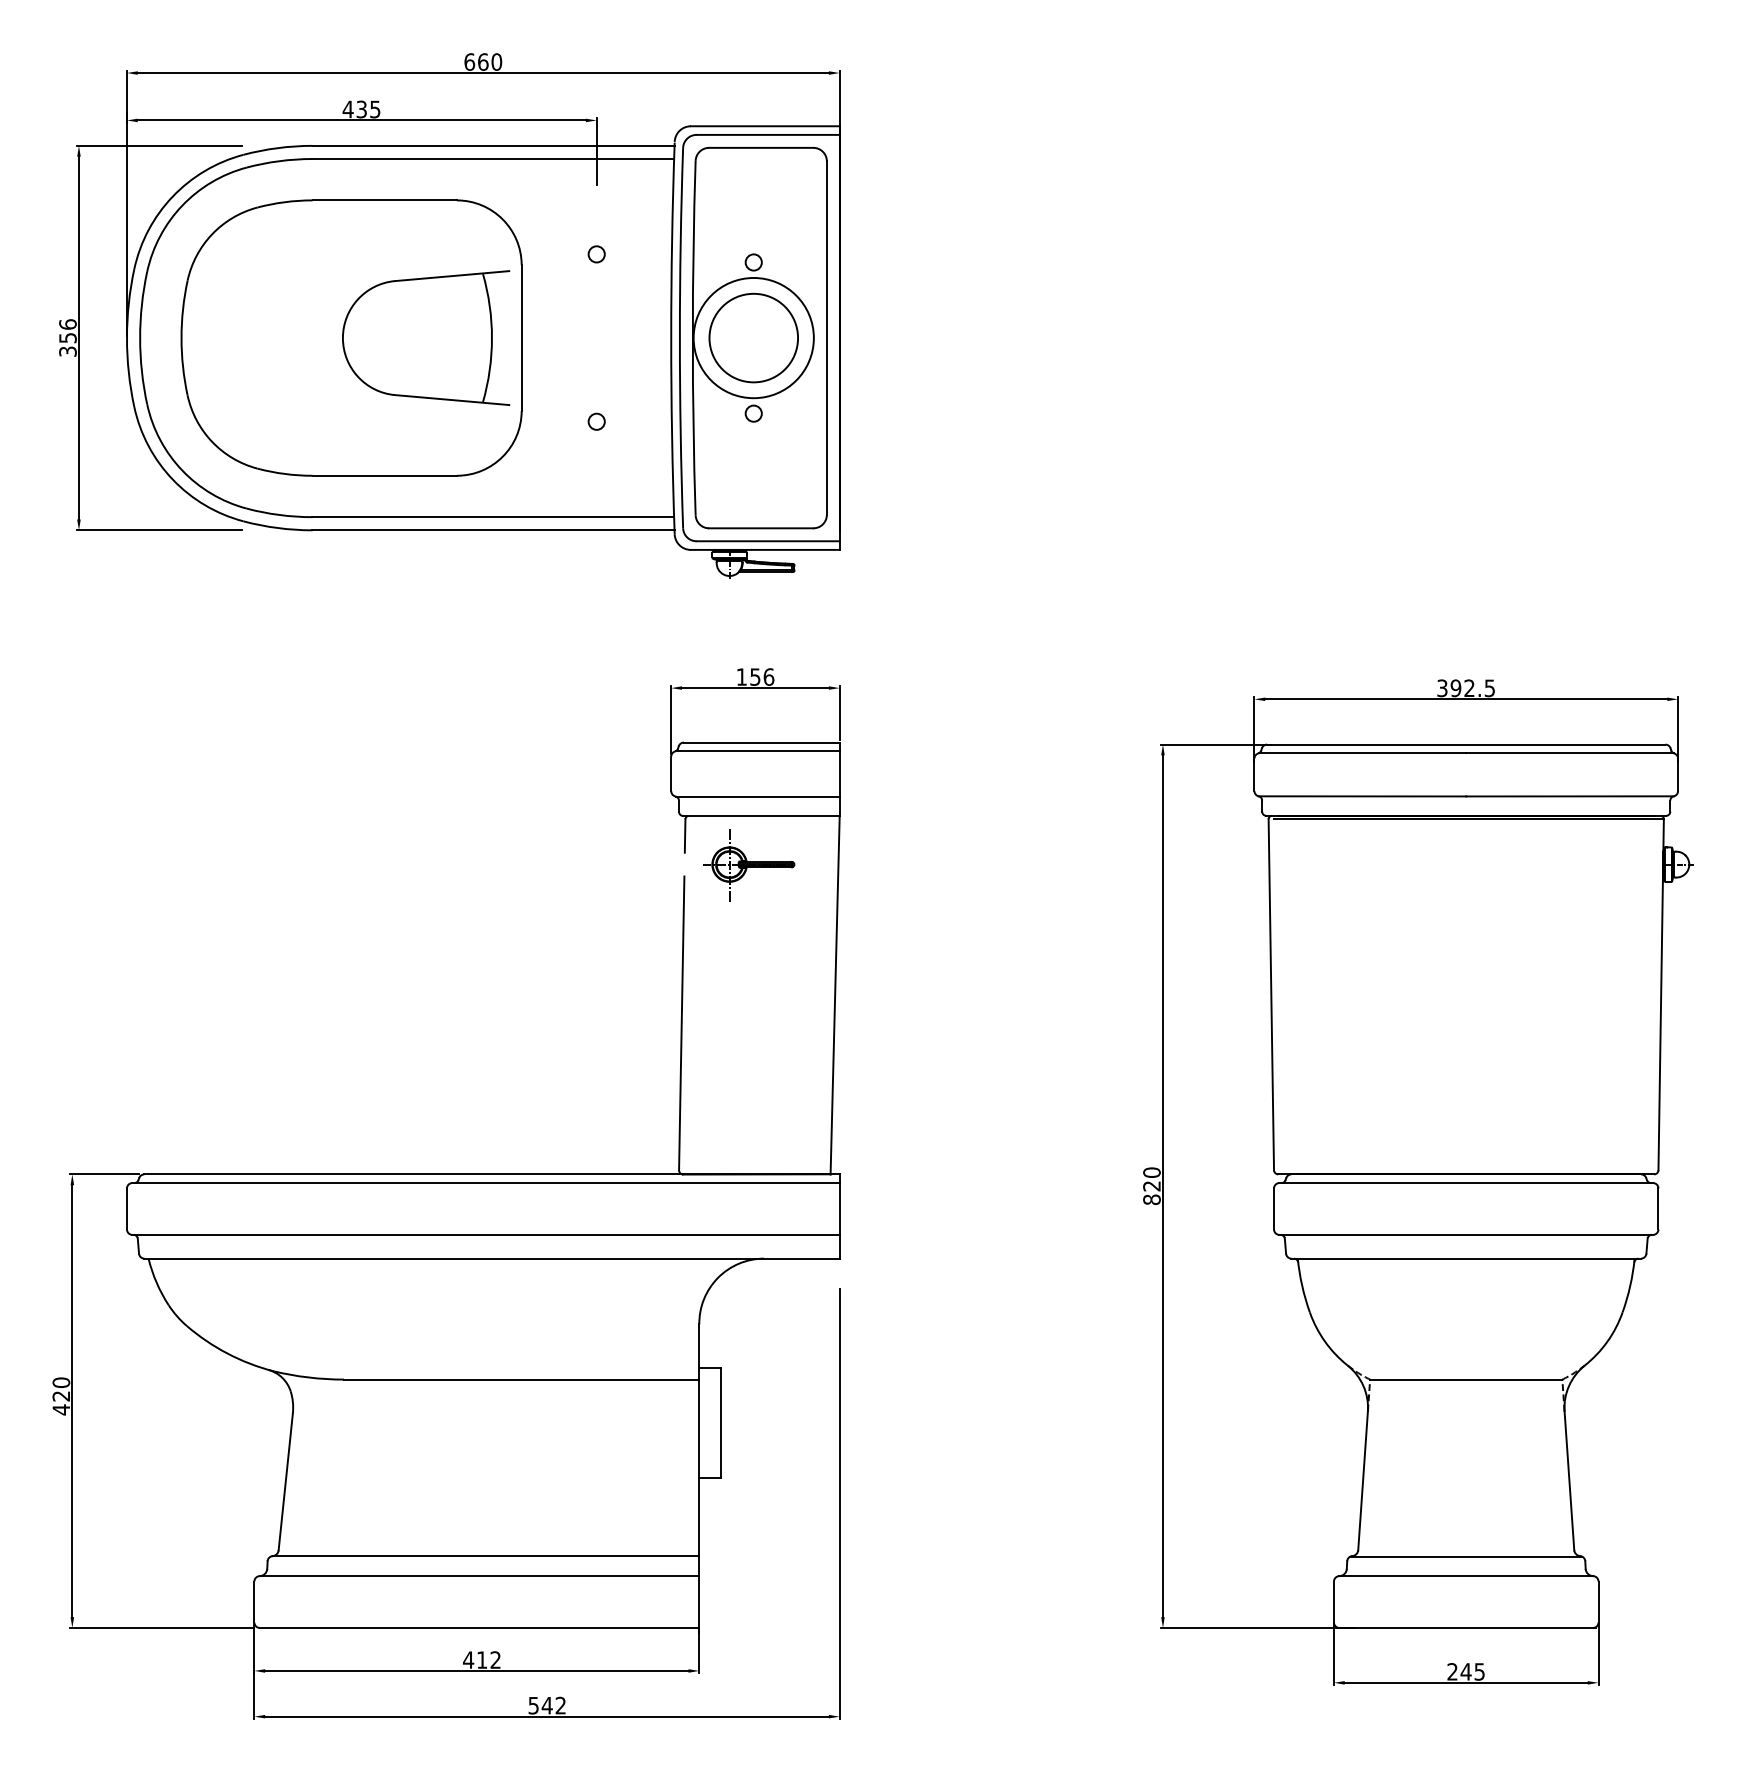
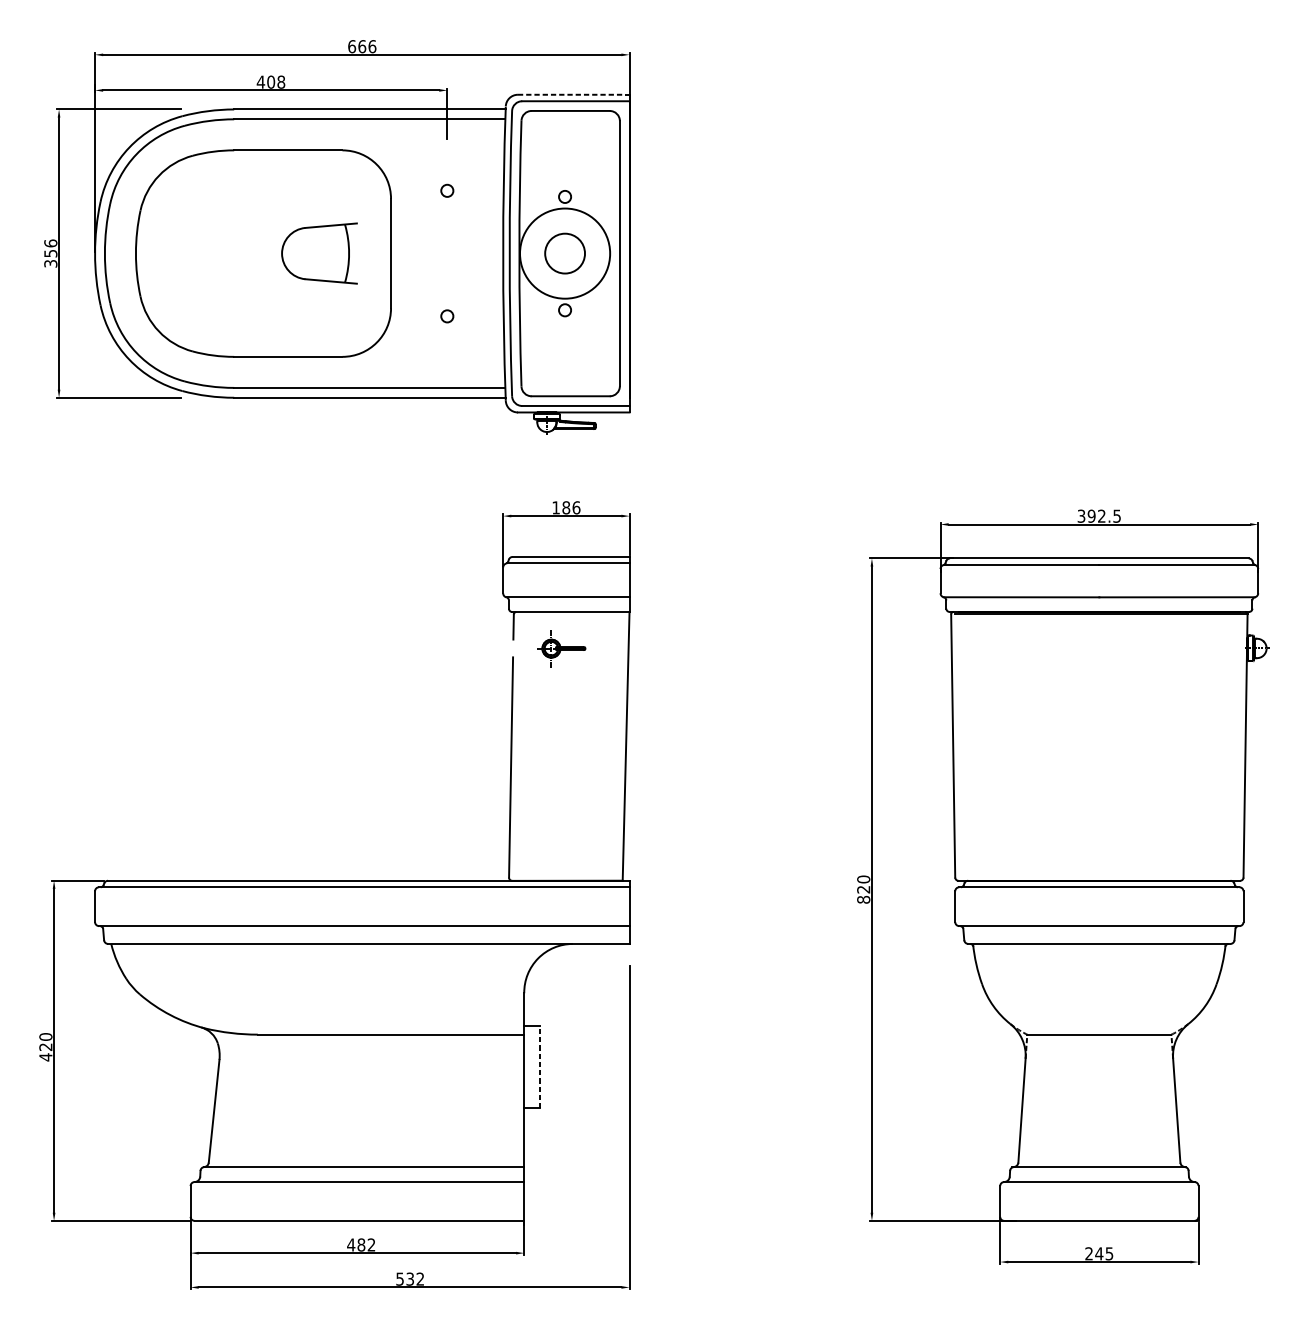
text: (496, 61) -> (372, 46), 660 -> 666
text: (368, 109) -> (276, 82), 435 -> 408
line: (765, 126) -> (573, 94), solid -> dashed
part: (426, 337) -> (319, 253), size x0.6
circle: (753, 337) -> (564, 253), size x0.6
text: (755, 676) -> (566, 507), 156 -> 186
part: (749, 865) -> (561, 649), size x0.7
line: (720, 1422) -> (540, 1066), solid -> dashed
text: (482, 1659) -> (361, 1244), 412 -> 482
text: (546, 1705) -> (409, 1279), 542 -> 532

